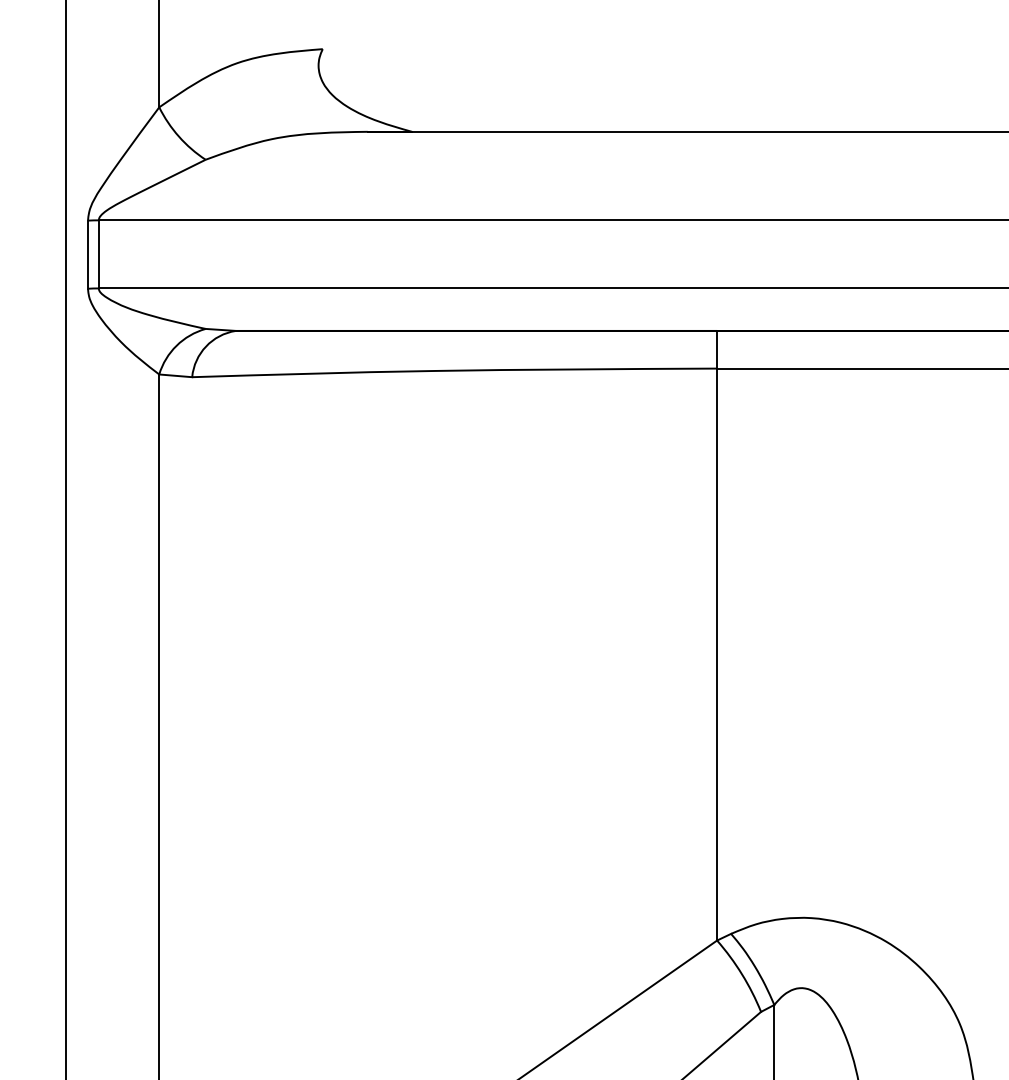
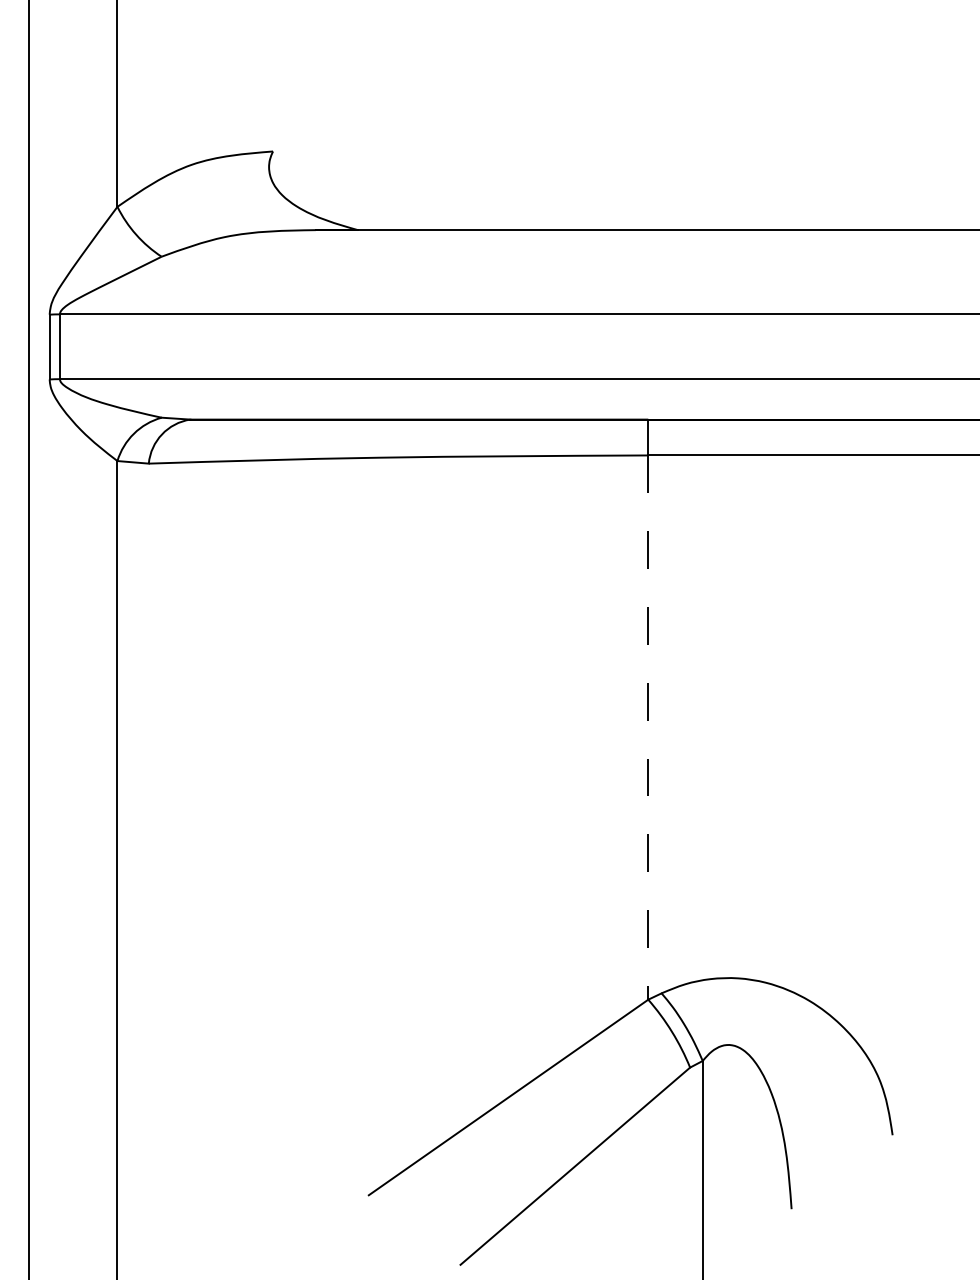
line: (717, 655) -> (648, 728), solid -> dashed

